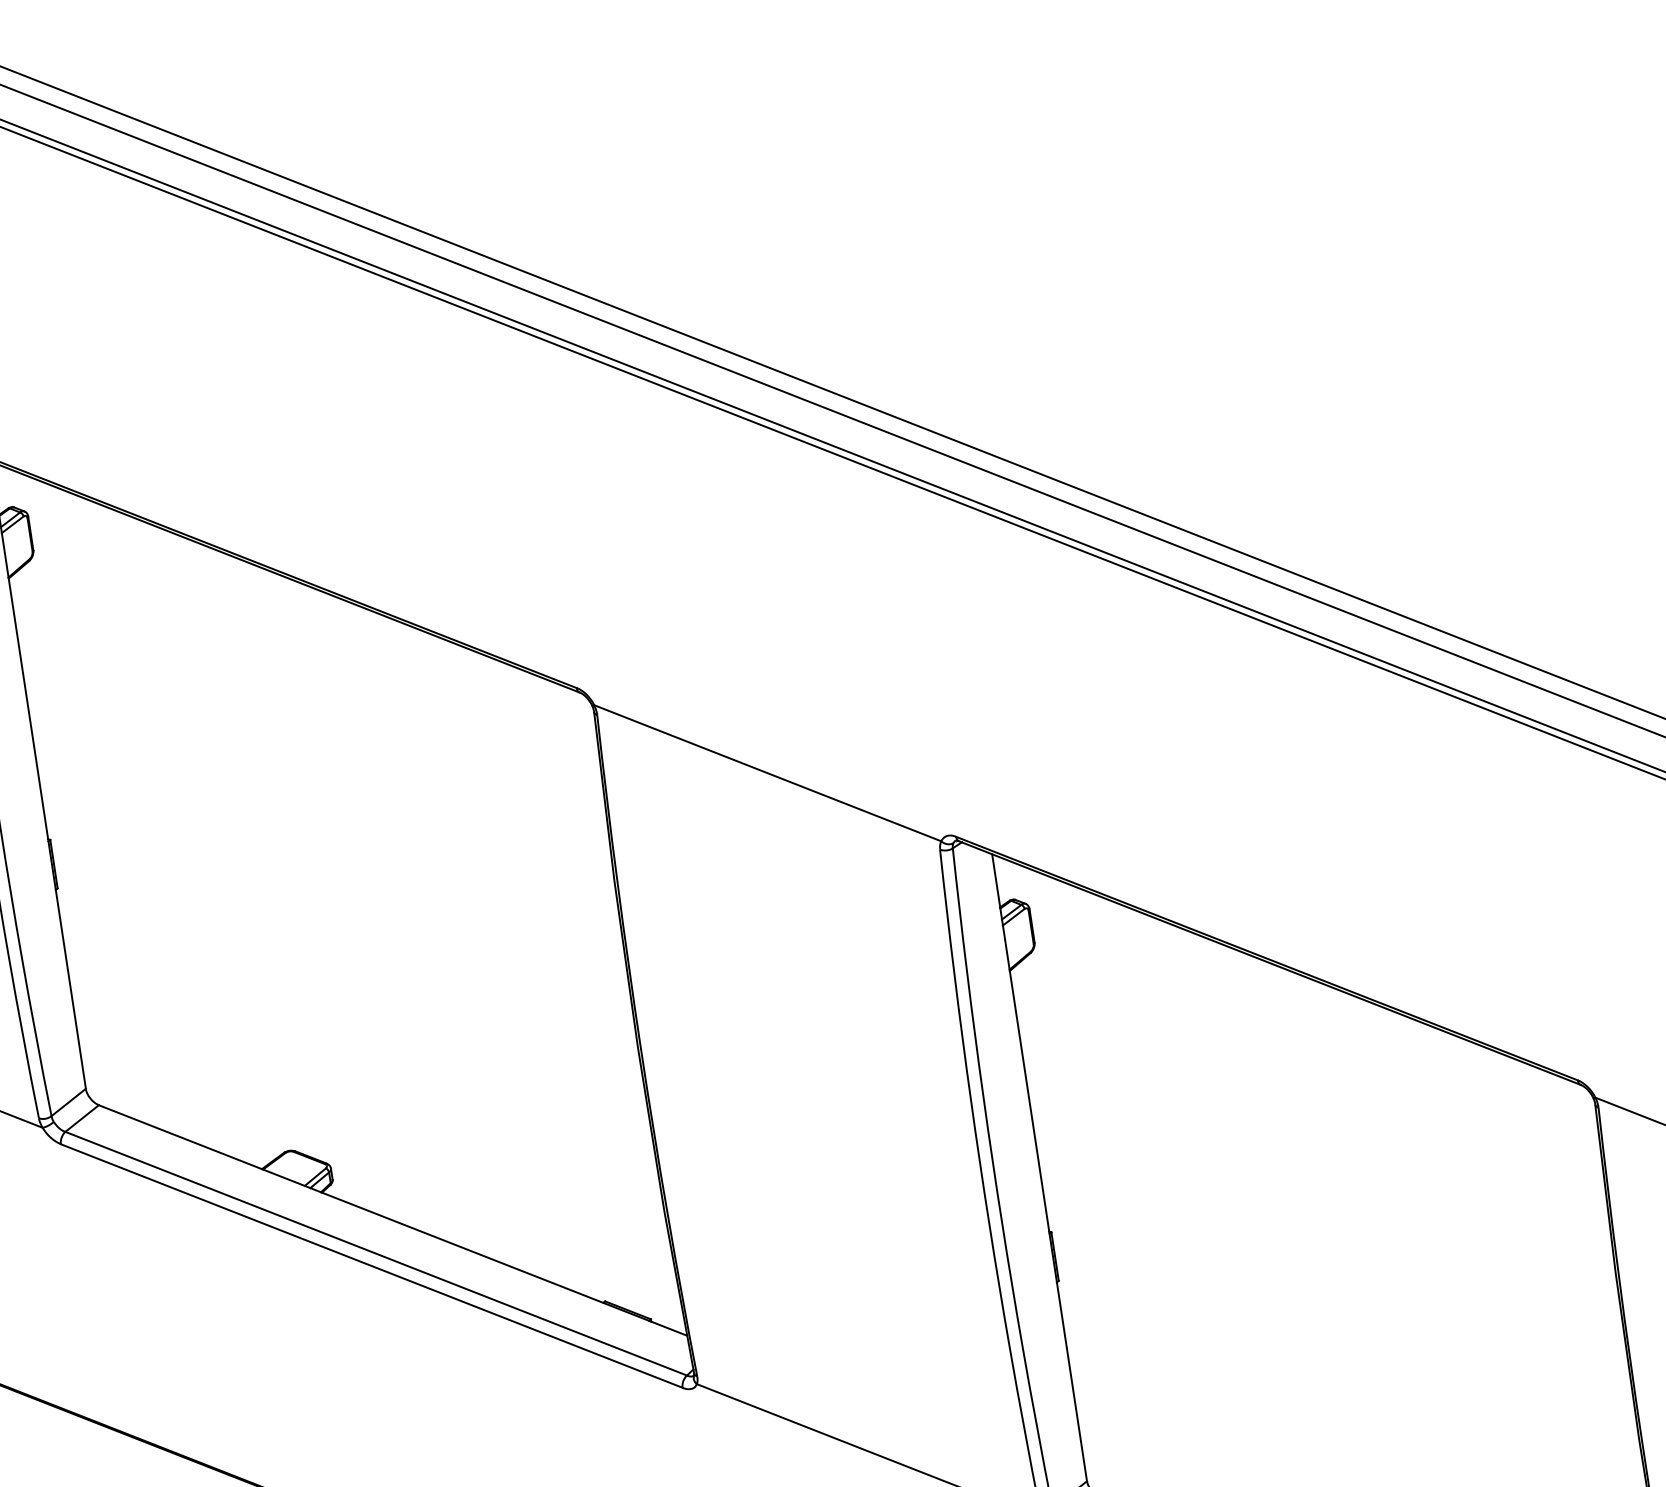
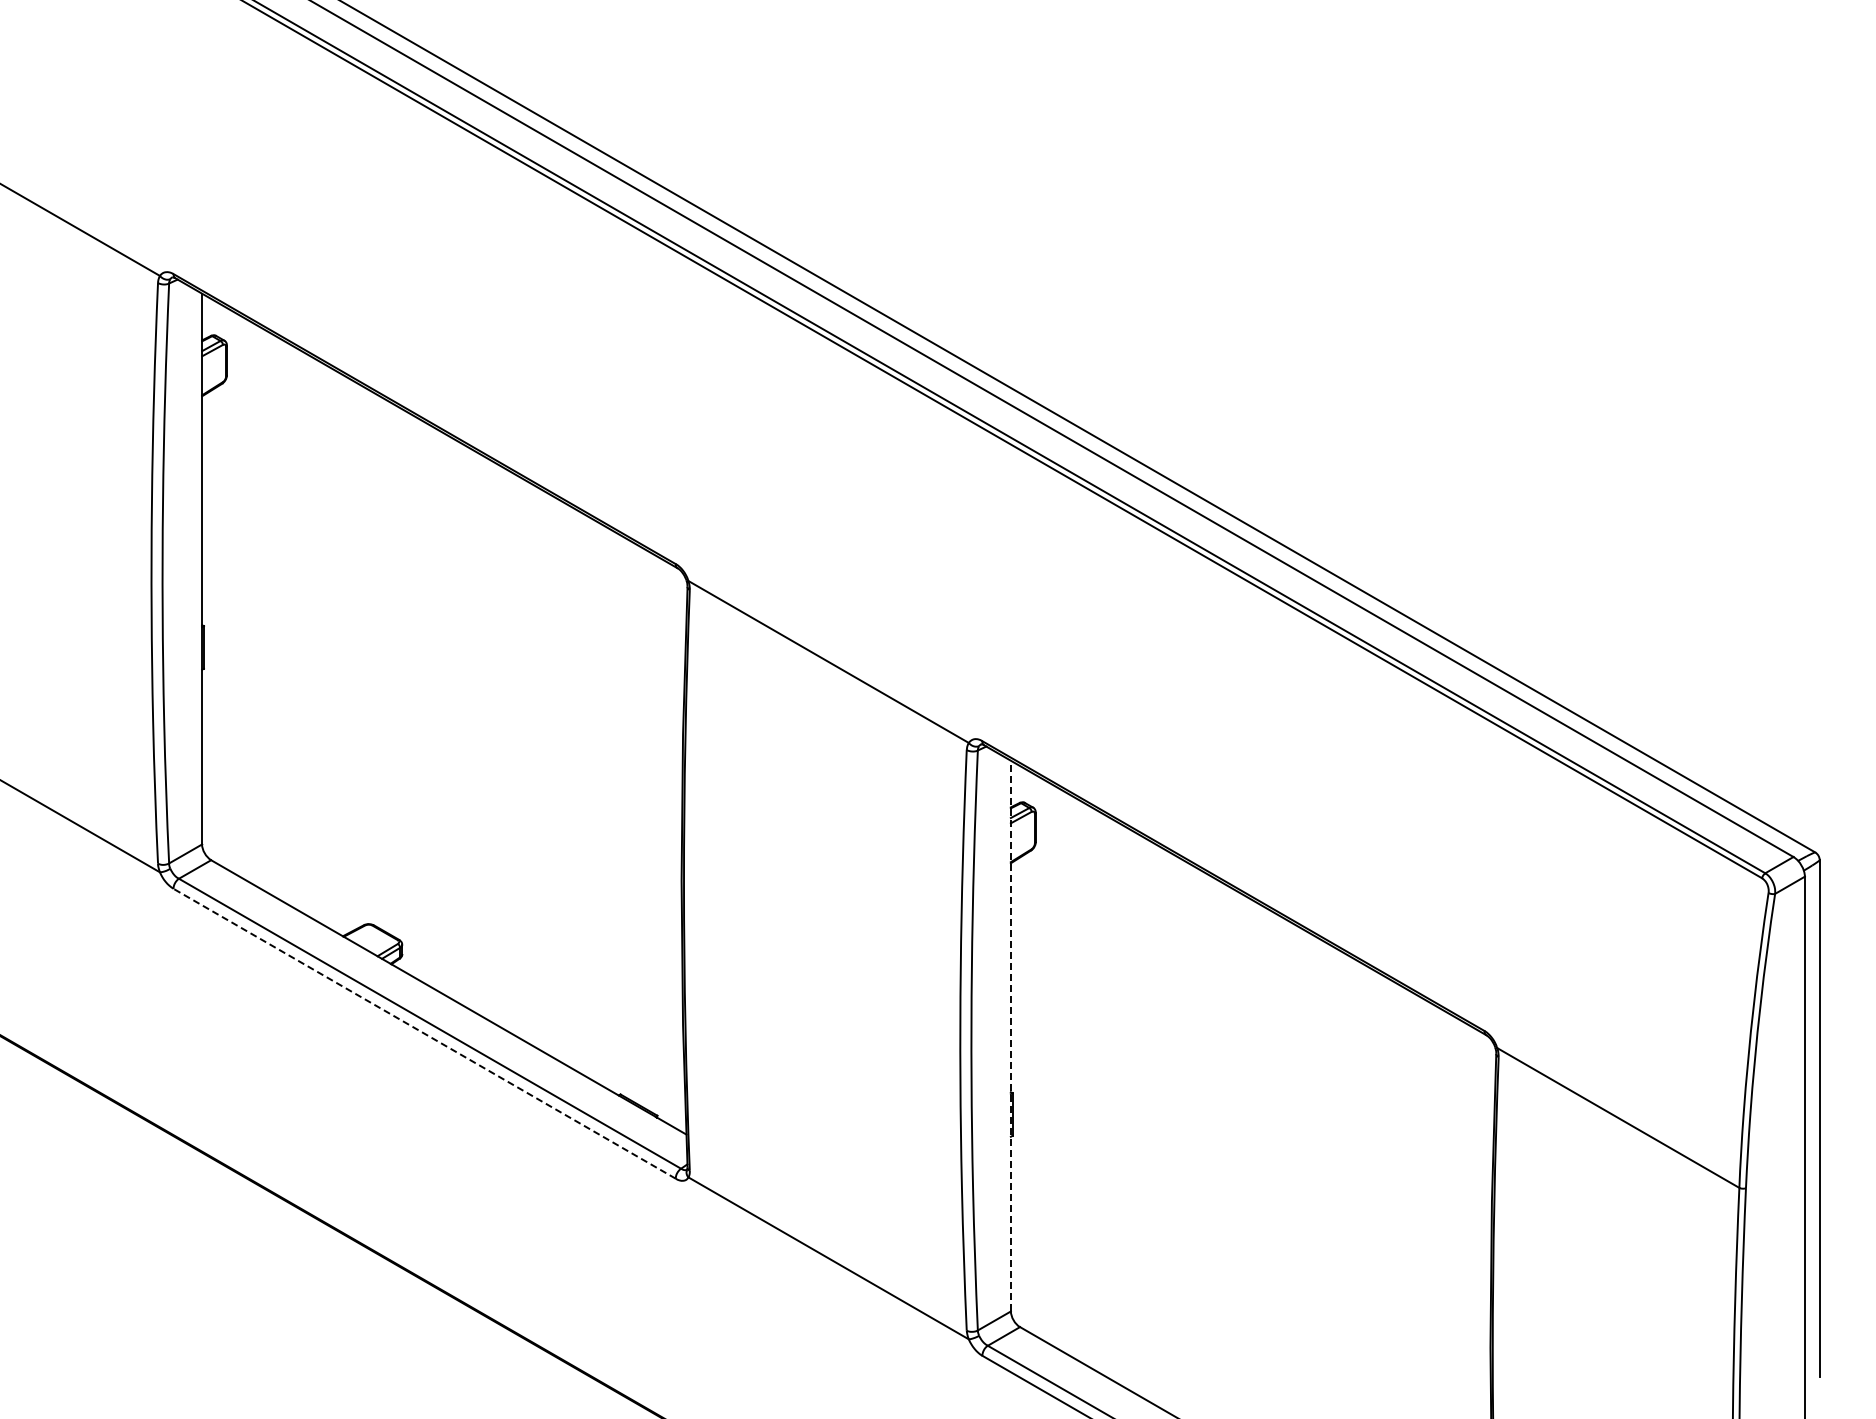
line: (1039, 1167) -> (1010, 1035), solid -> dashed
line: (371, 1265) -> (424, 1033), solid -> dashed

